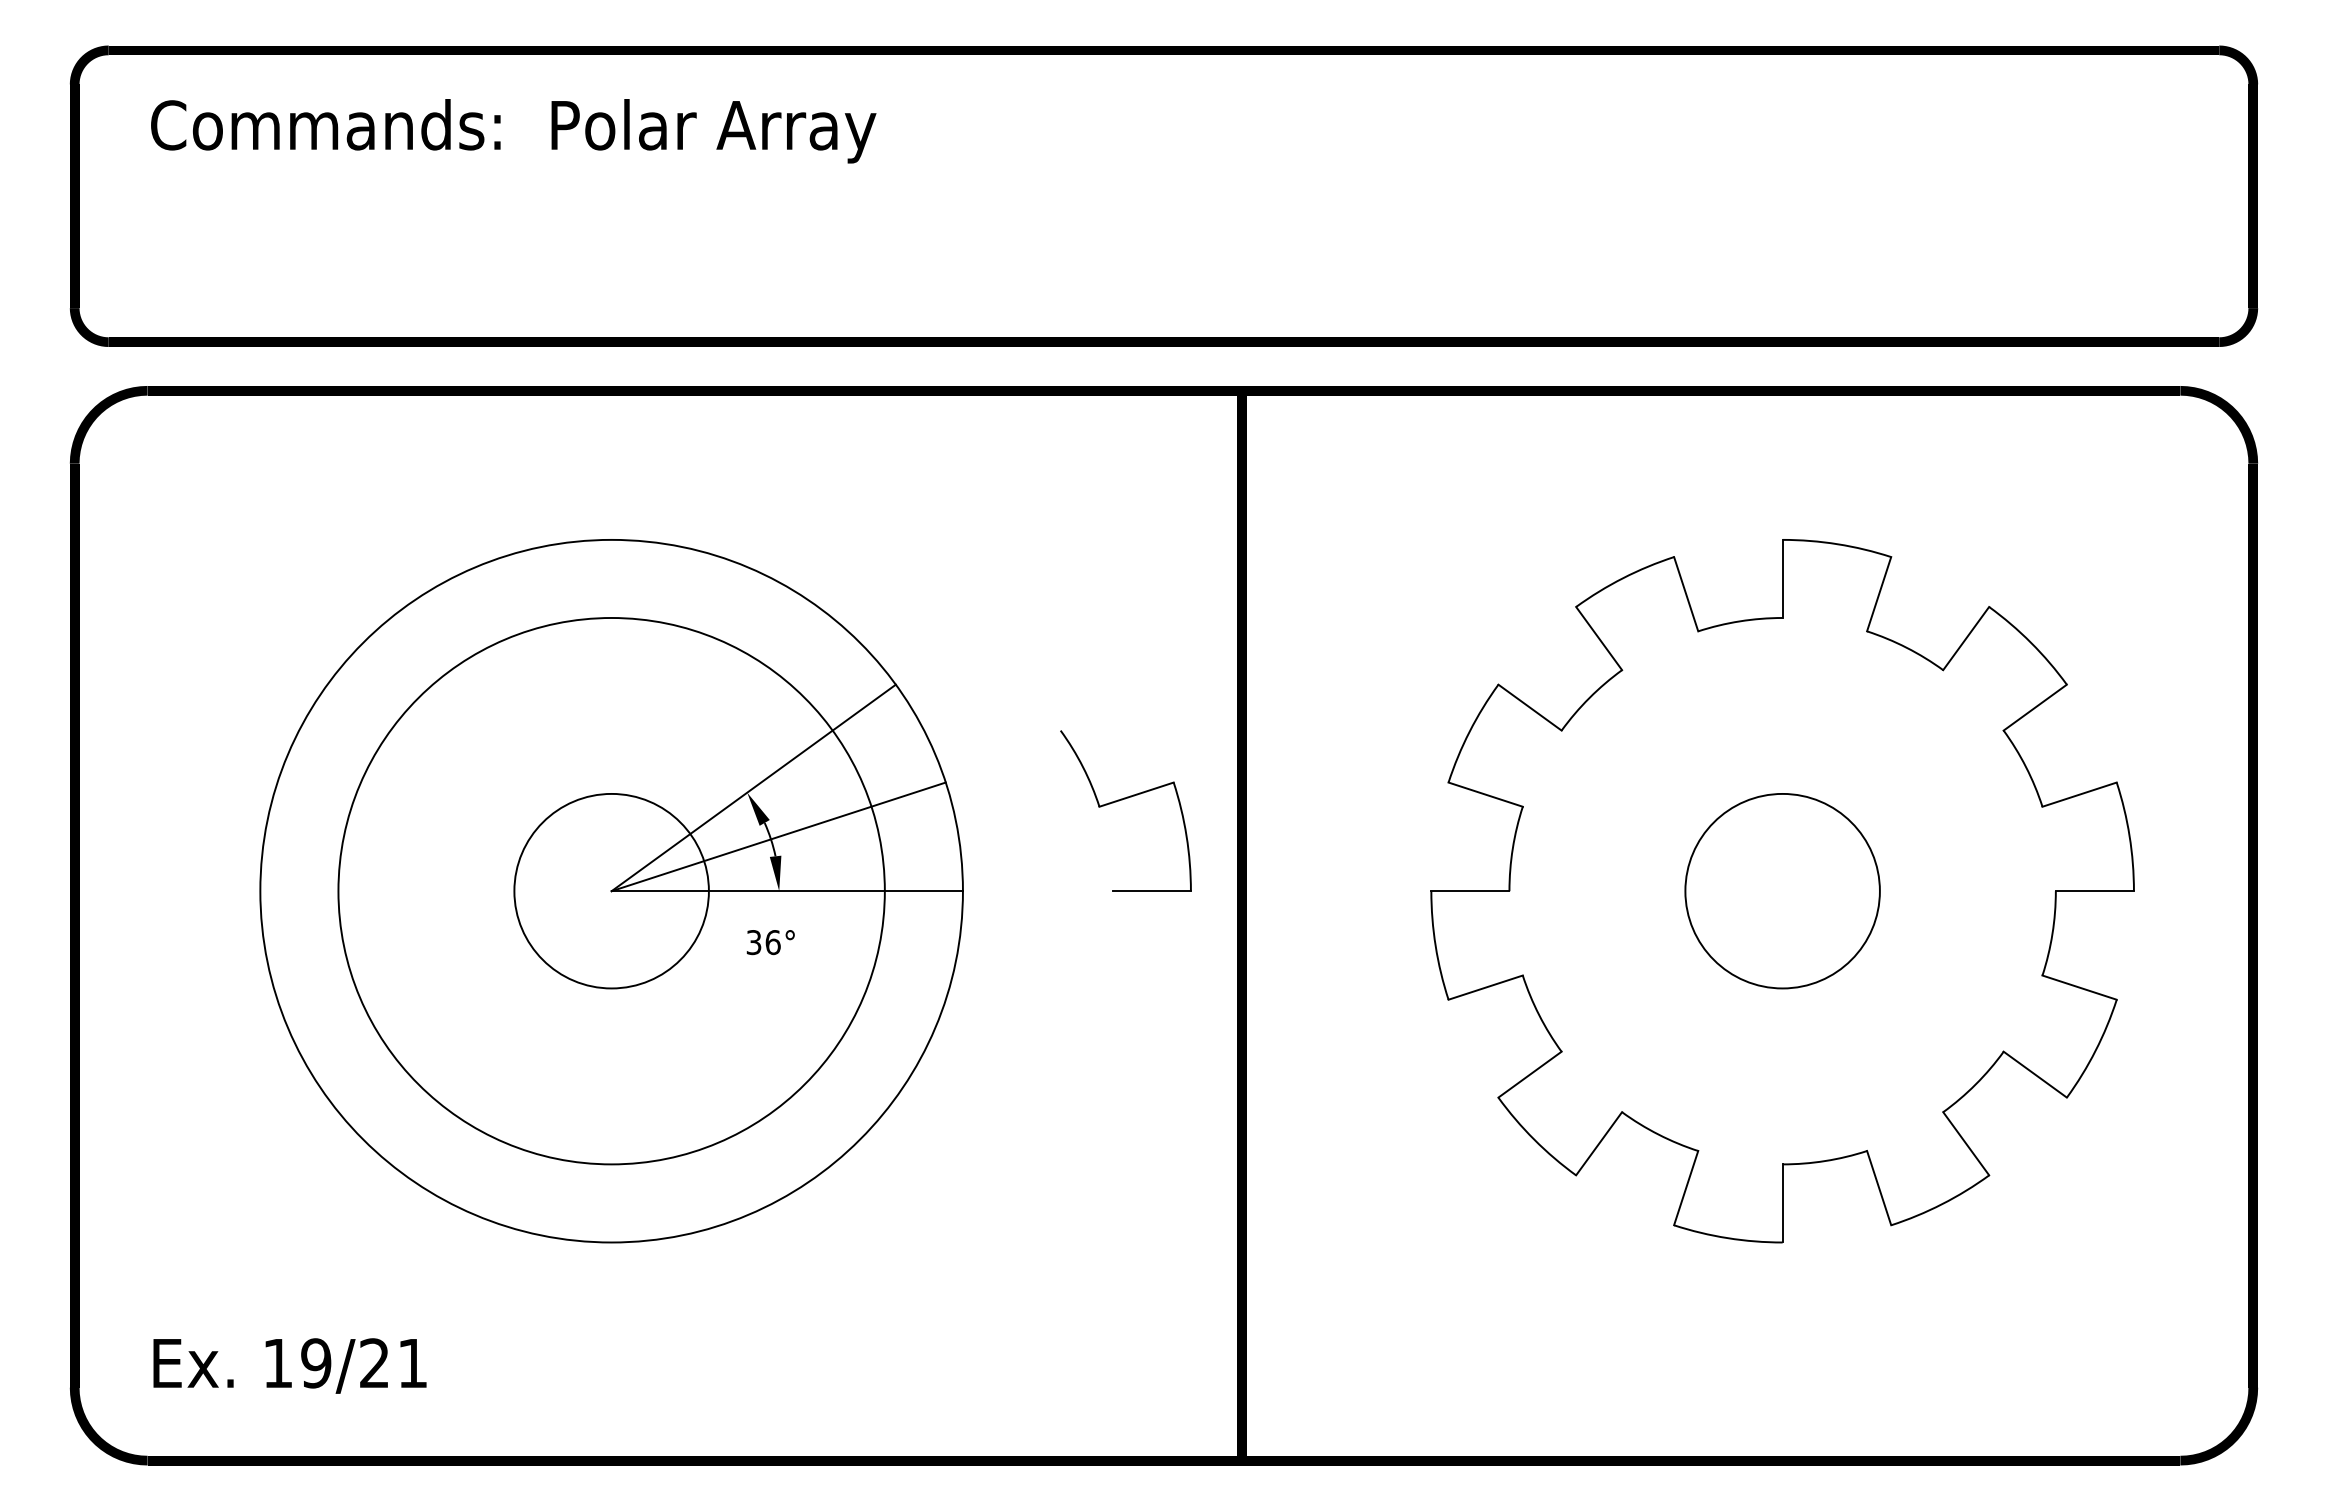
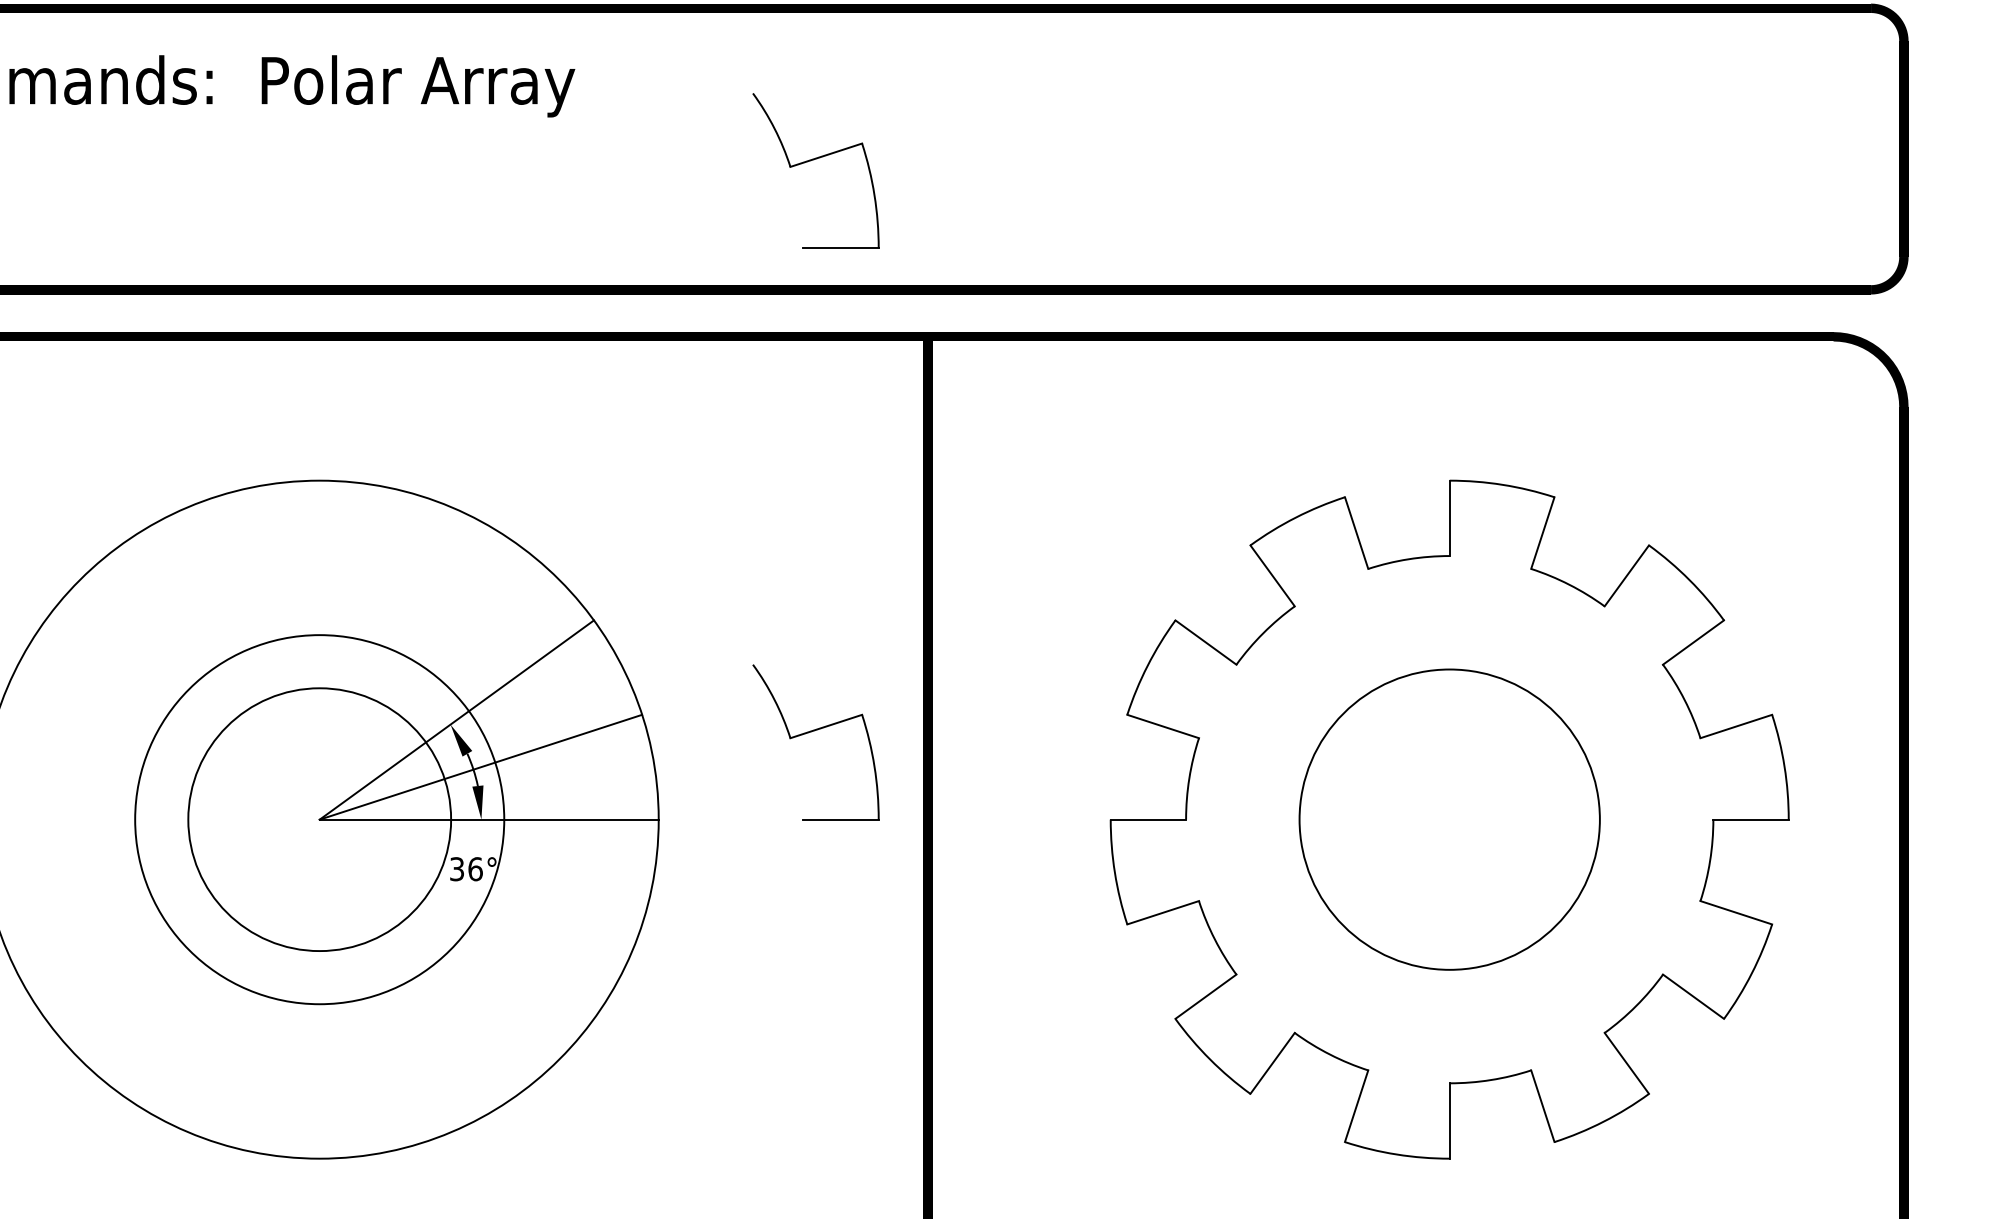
part: (1122, 208) -> (812, 160), added
circle: (611, 890) -> (319, 819), size x0.7
circle: (611, 890) -> (319, 819), size x1.4
circle: (1782, 890) -> (1449, 819), size x1.6

